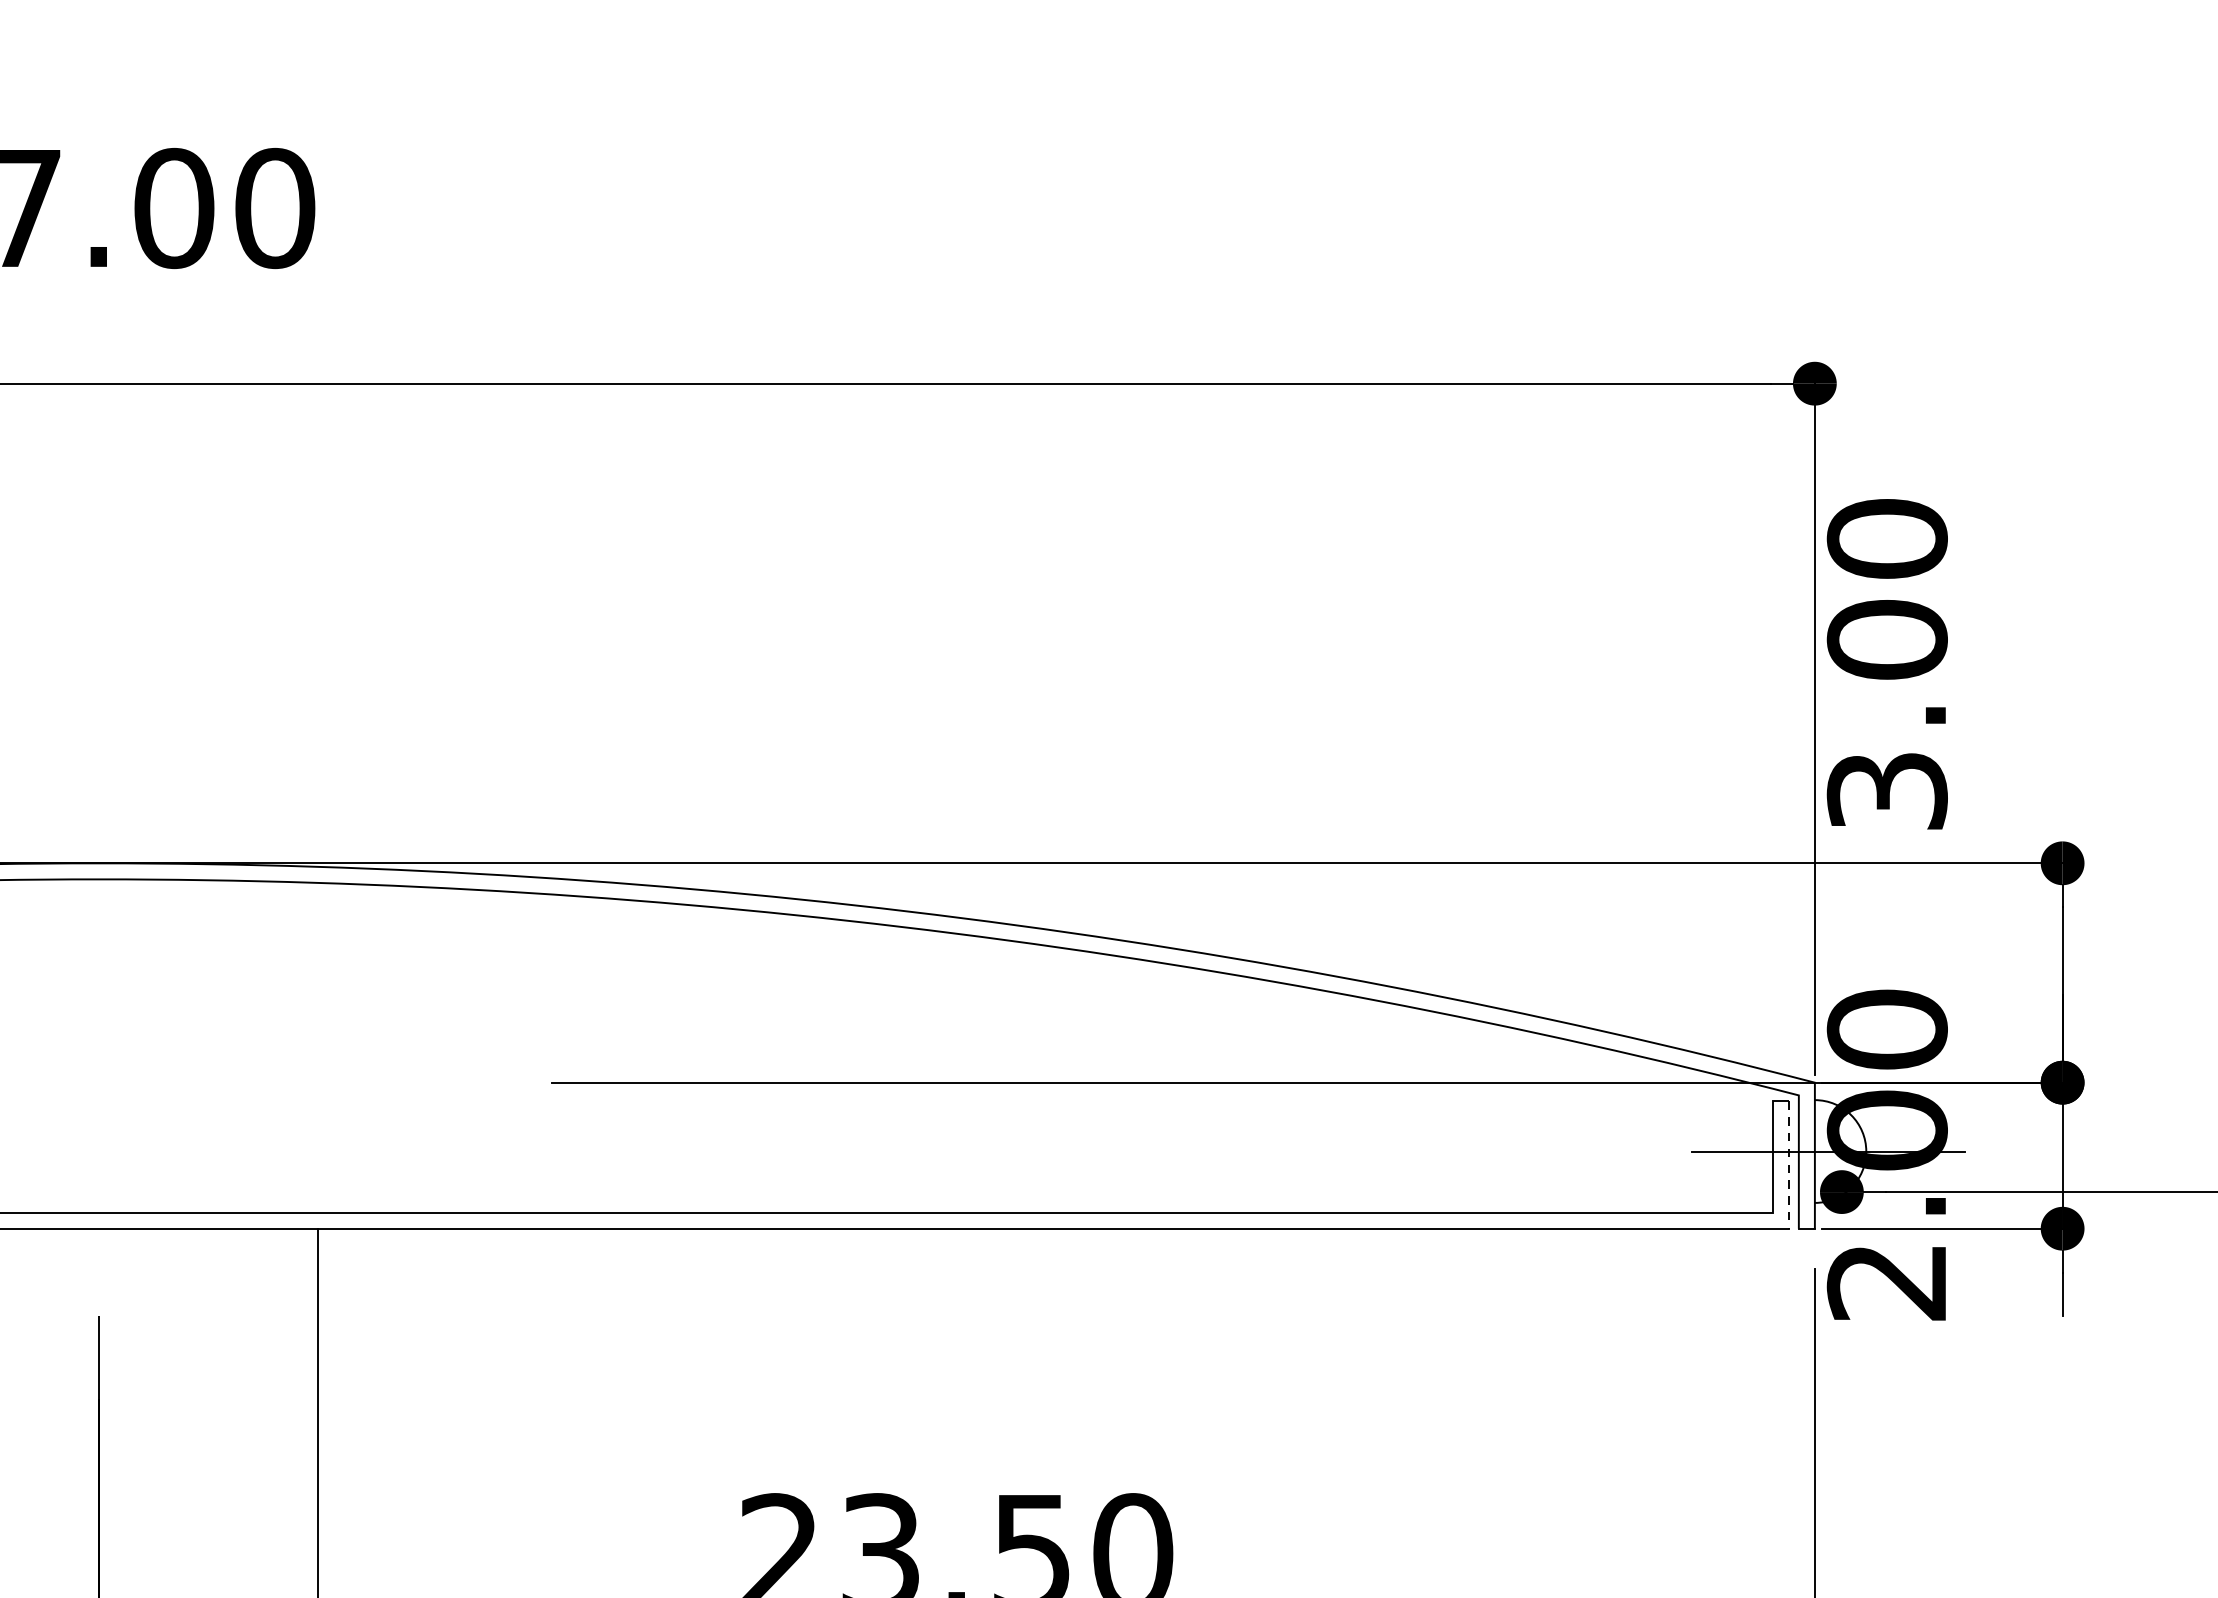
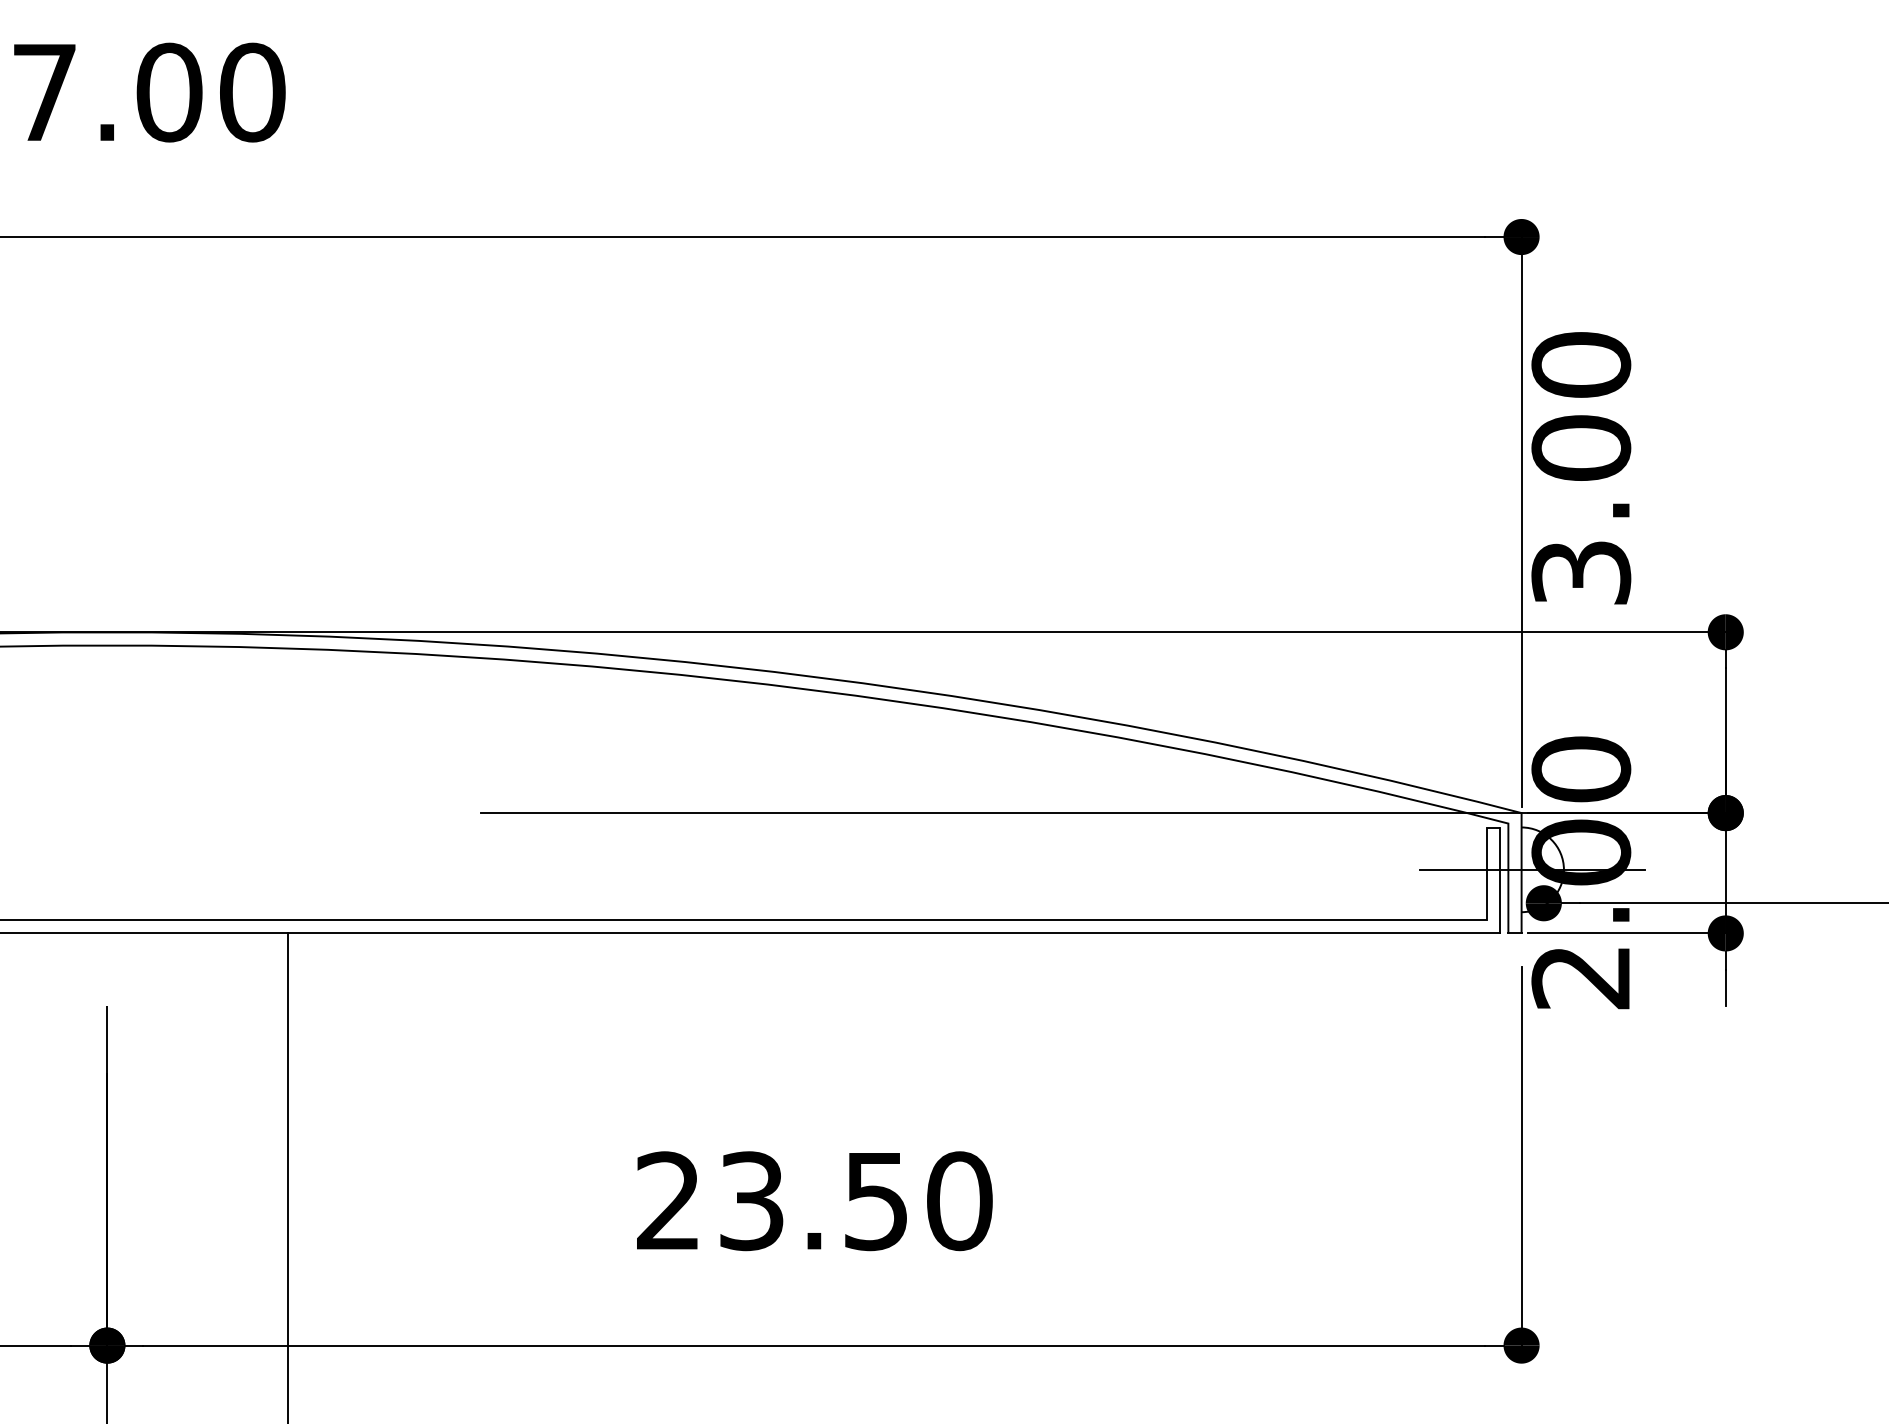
line: (1789, 1165) -> (1500, 881), dashed -> solid

